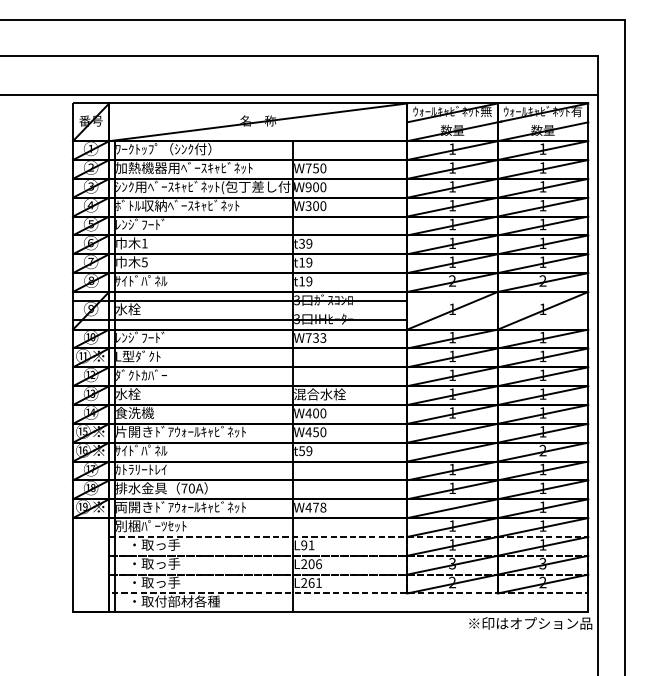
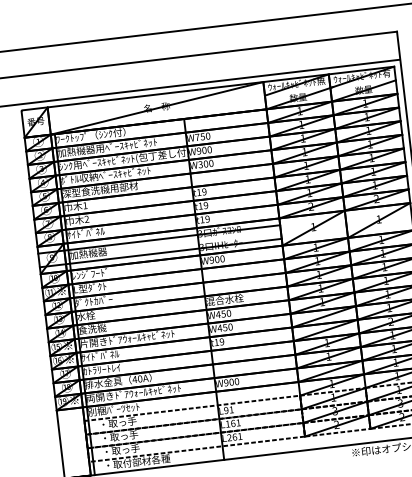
text: (167, 224) -> (100, 189), ﾚﾝｼﾞﾌｰﾄﾞ -> 深型食洗機用部材
text: (301, 243) -> (198, 192), t39 -> t19
text: (144, 262) -> (86, 219), 5 -> 2
text: (141, 309) -> (88, 253), 水栓 -> 加熱機器
text: (315, 337) -> (216, 259), W733 -> W900
text: (316, 413) -> (223, 314), W400 -> W450
text: (301, 451) -> (216, 342), t59 -> t19
text: (184, 488) -> (134, 379), 70A -> 40A
text: (315, 507) -> (231, 382), W478 -> W900
text: (311, 564) -> (233, 423), L206 -> L161

